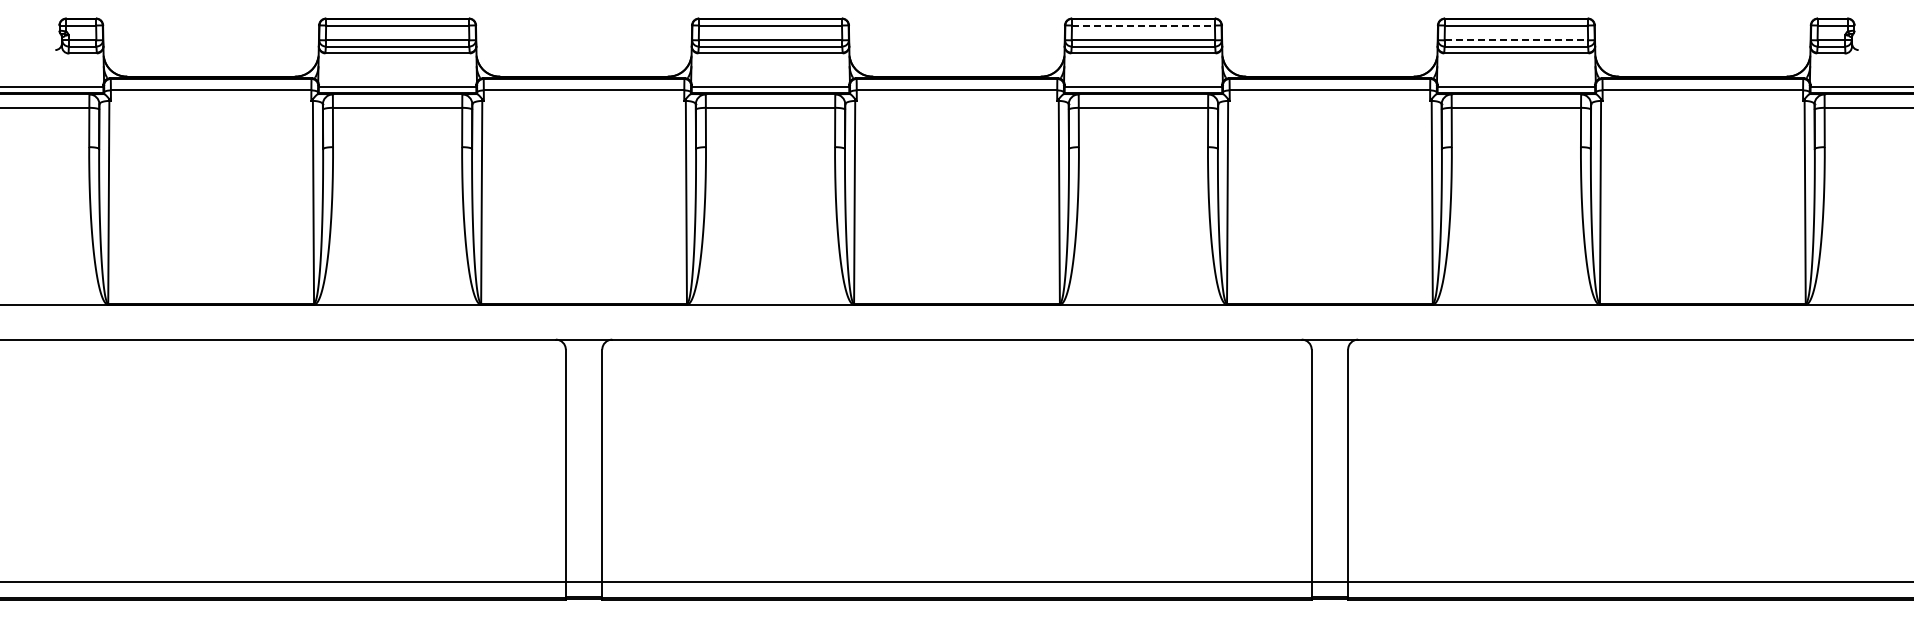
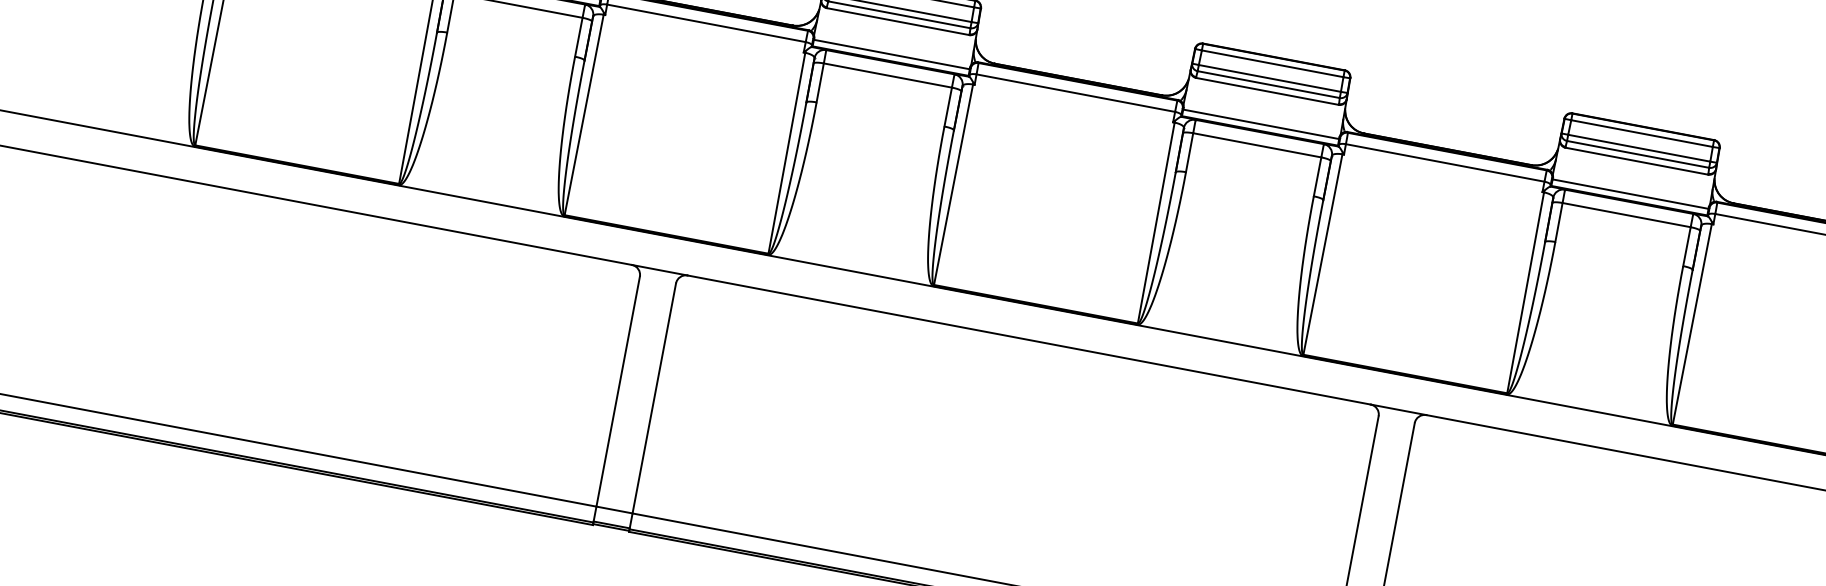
line: (1143, 25) -> (1272, 63), dashed -> solid
line: (1516, 40) -> (1639, 148), dashed -> solid

